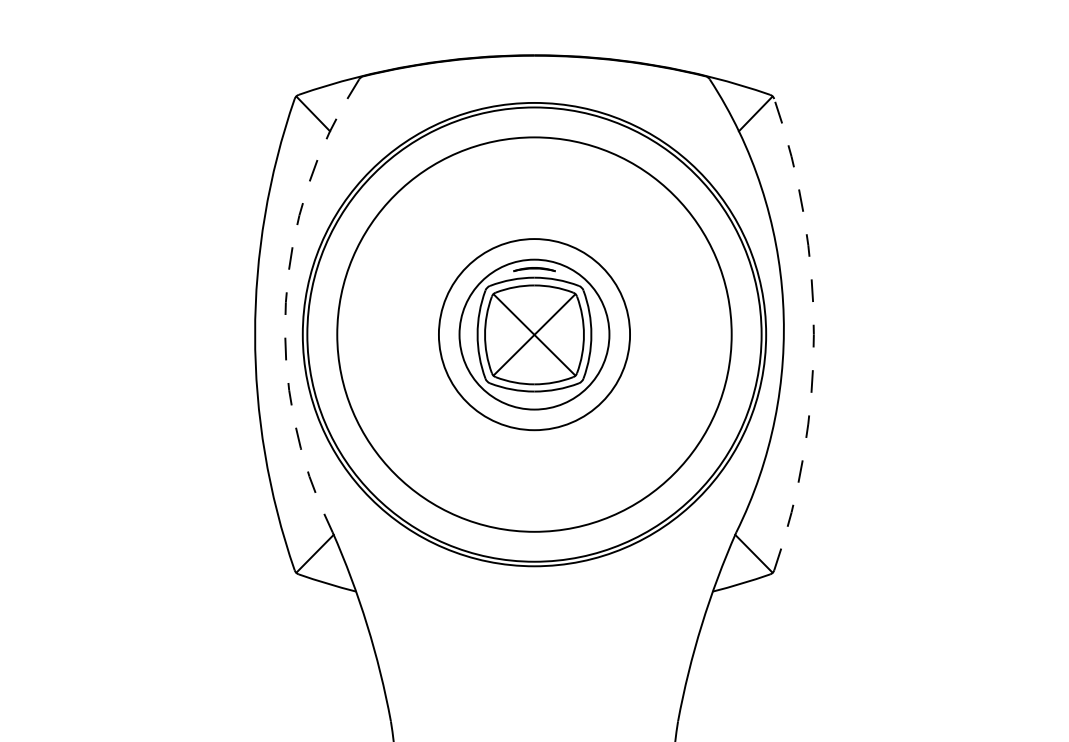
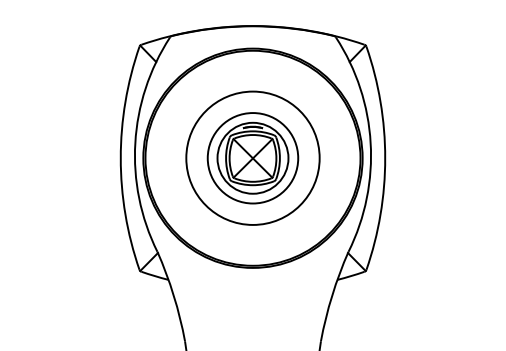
arc: (286, 301) -> (135, 142), dashed -> solid
circle: (533, 332) -> (252, 157), size x0.71
arc: (814, 335) -> (385, 158), dashed -> solid

